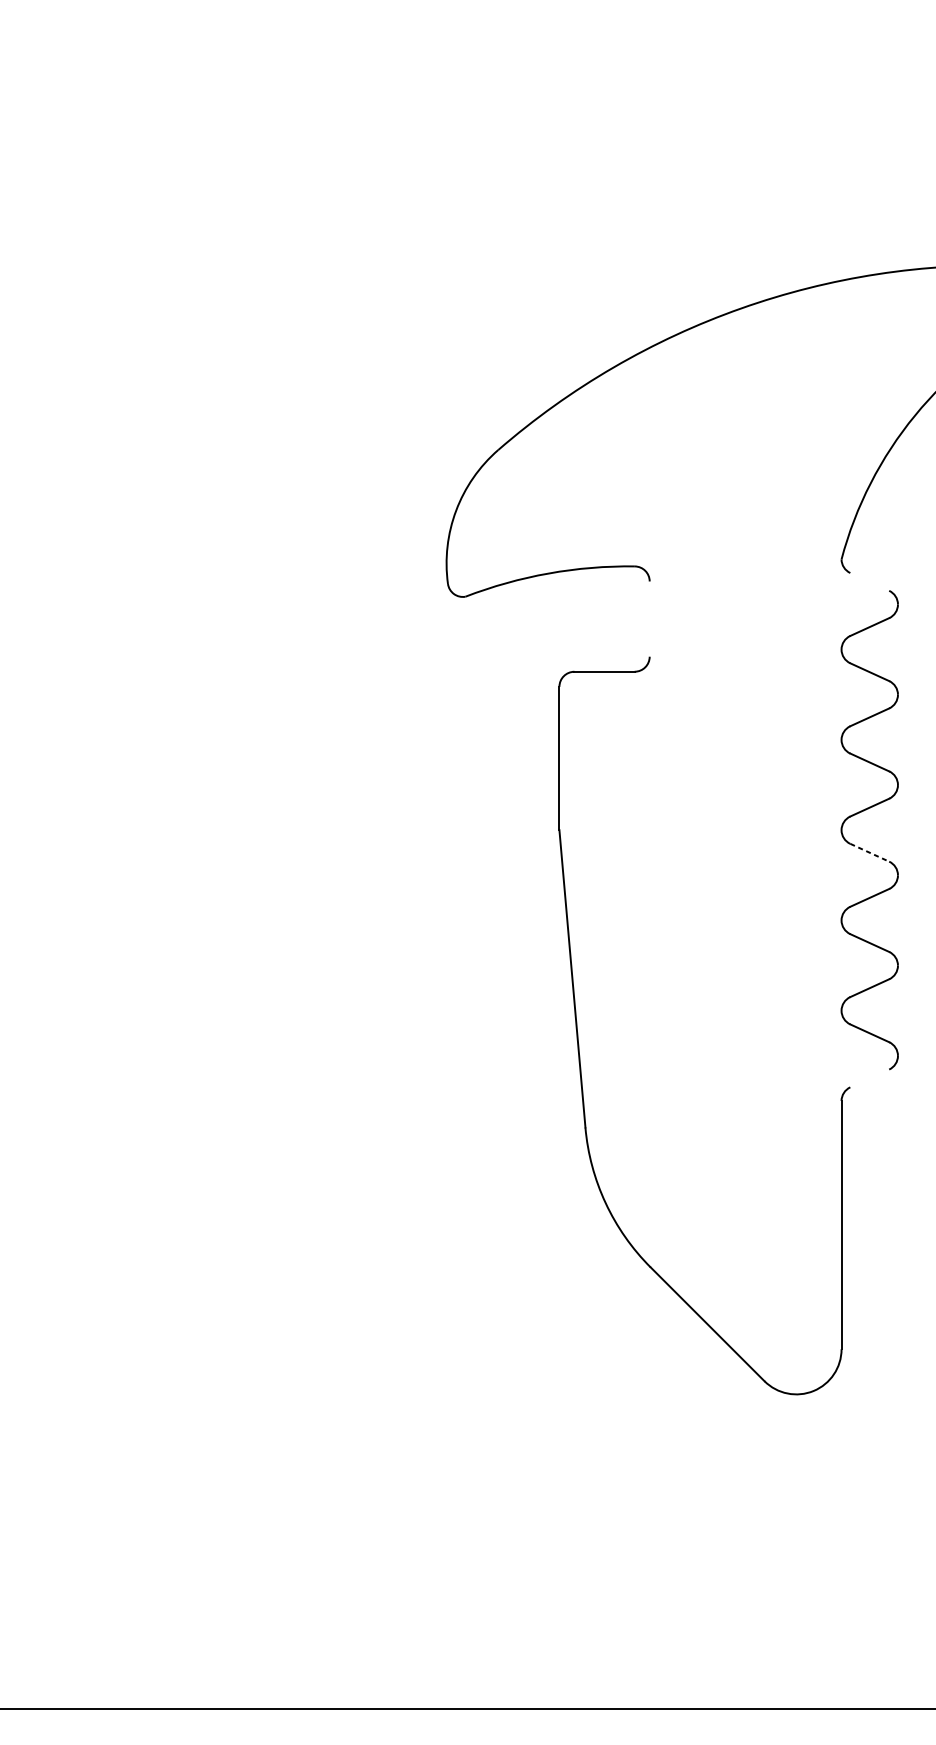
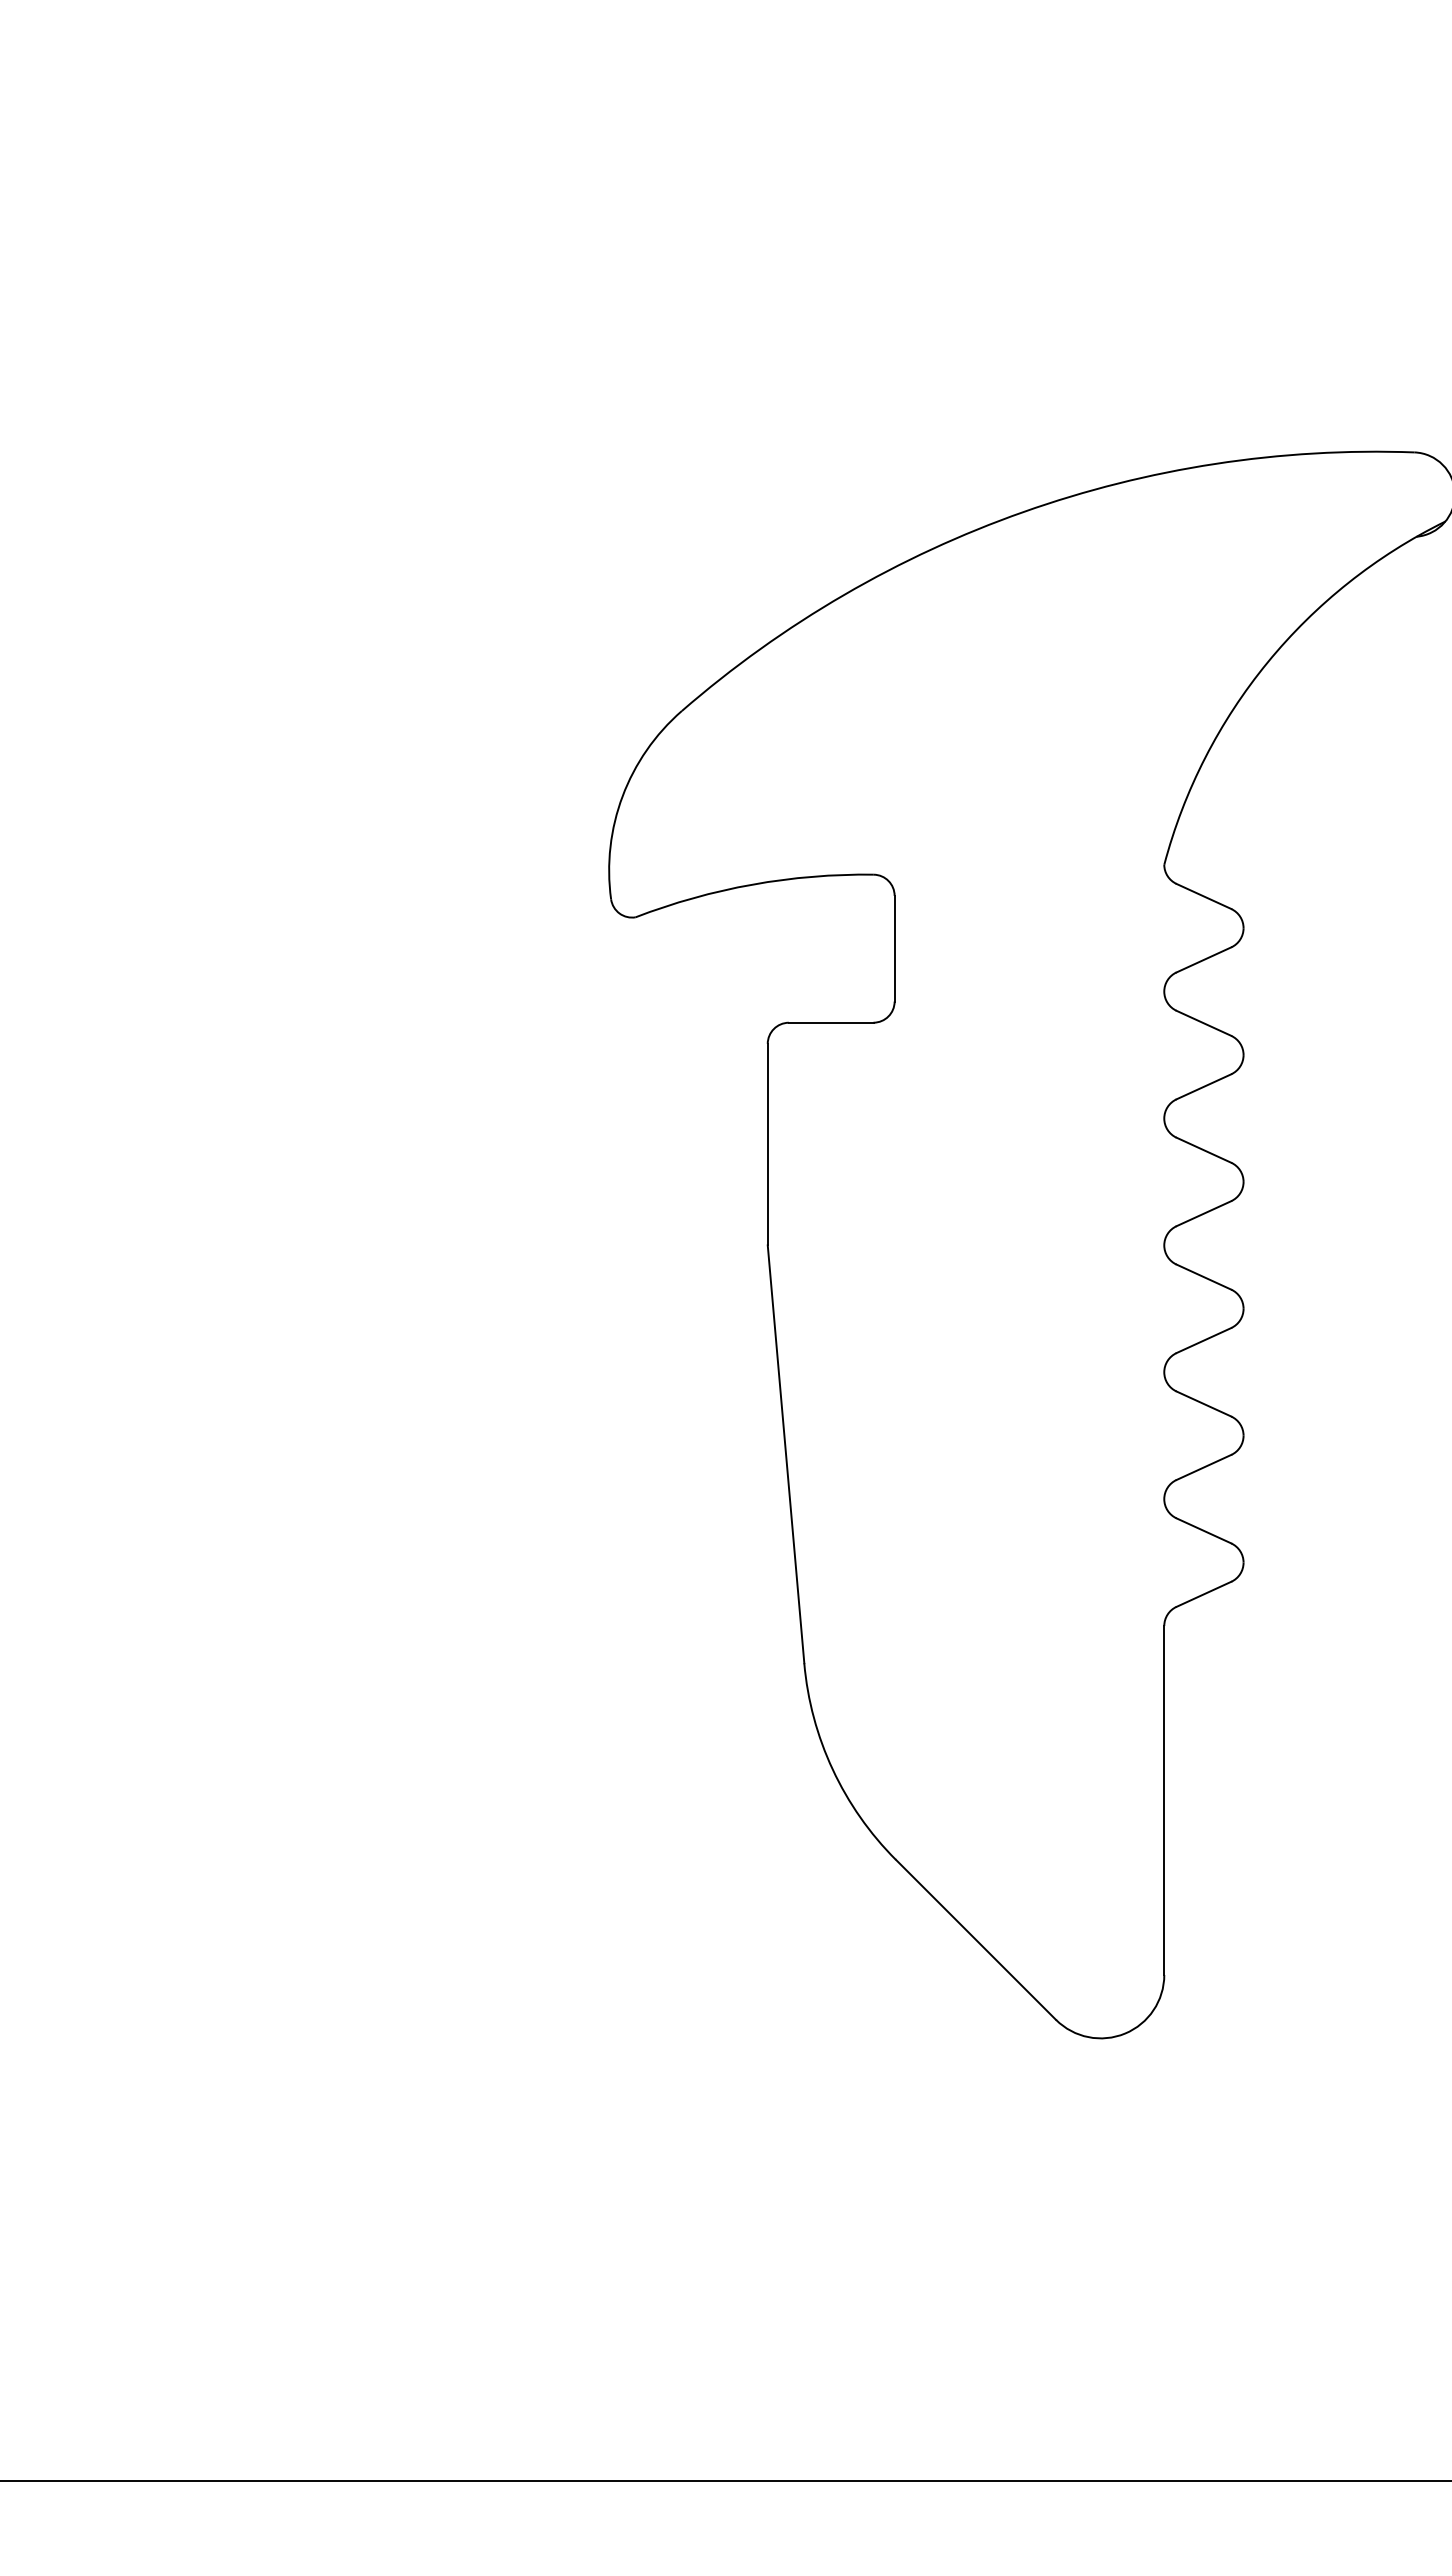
line: (869, 581) -> (1203, 895), added
line: (649, 618) -> (894, 948), added
line: (870, 853) -> (1204, 1277), dashed -> solid
line: (869, 1077) -> (1203, 1593), added

